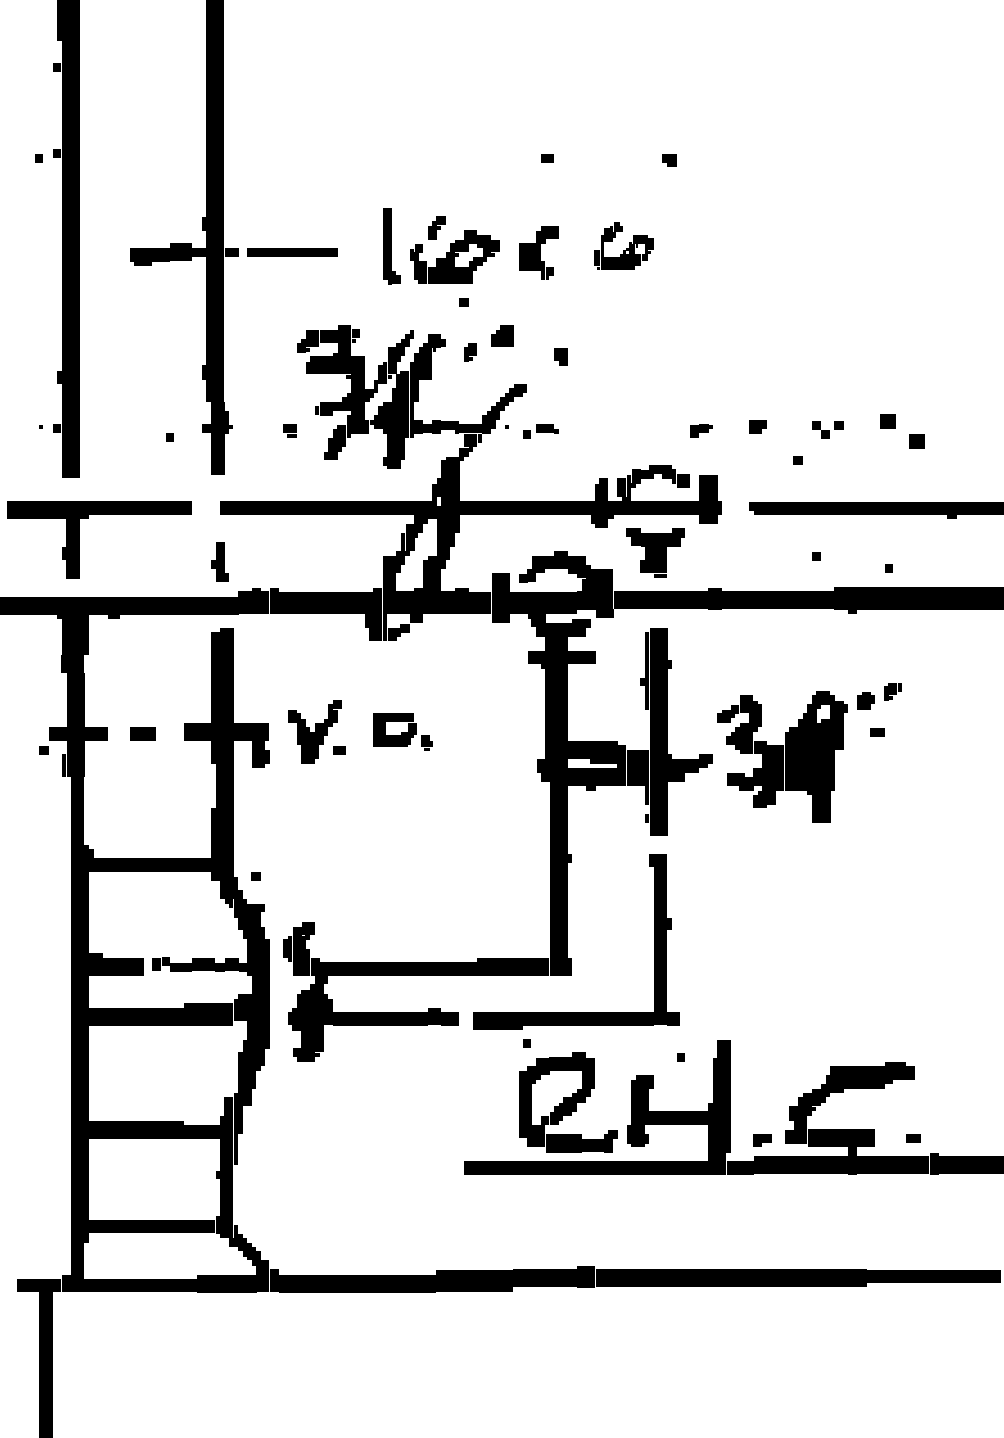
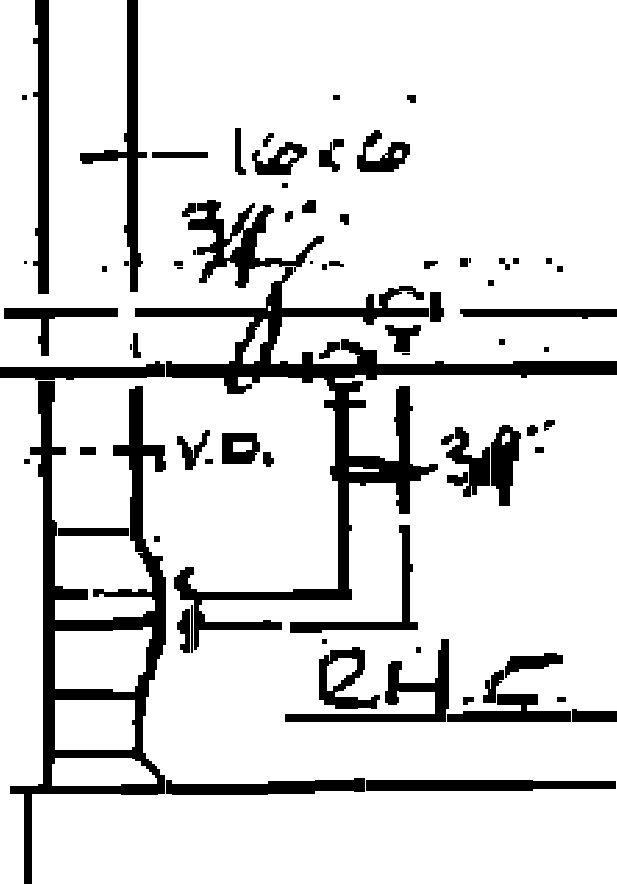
part: (623, 244) -> (383, 150), size x1.43
part: (902, 430) -> (554, 264), size x0.62
part: (402, 731) -> (247, 449), size x1.43

